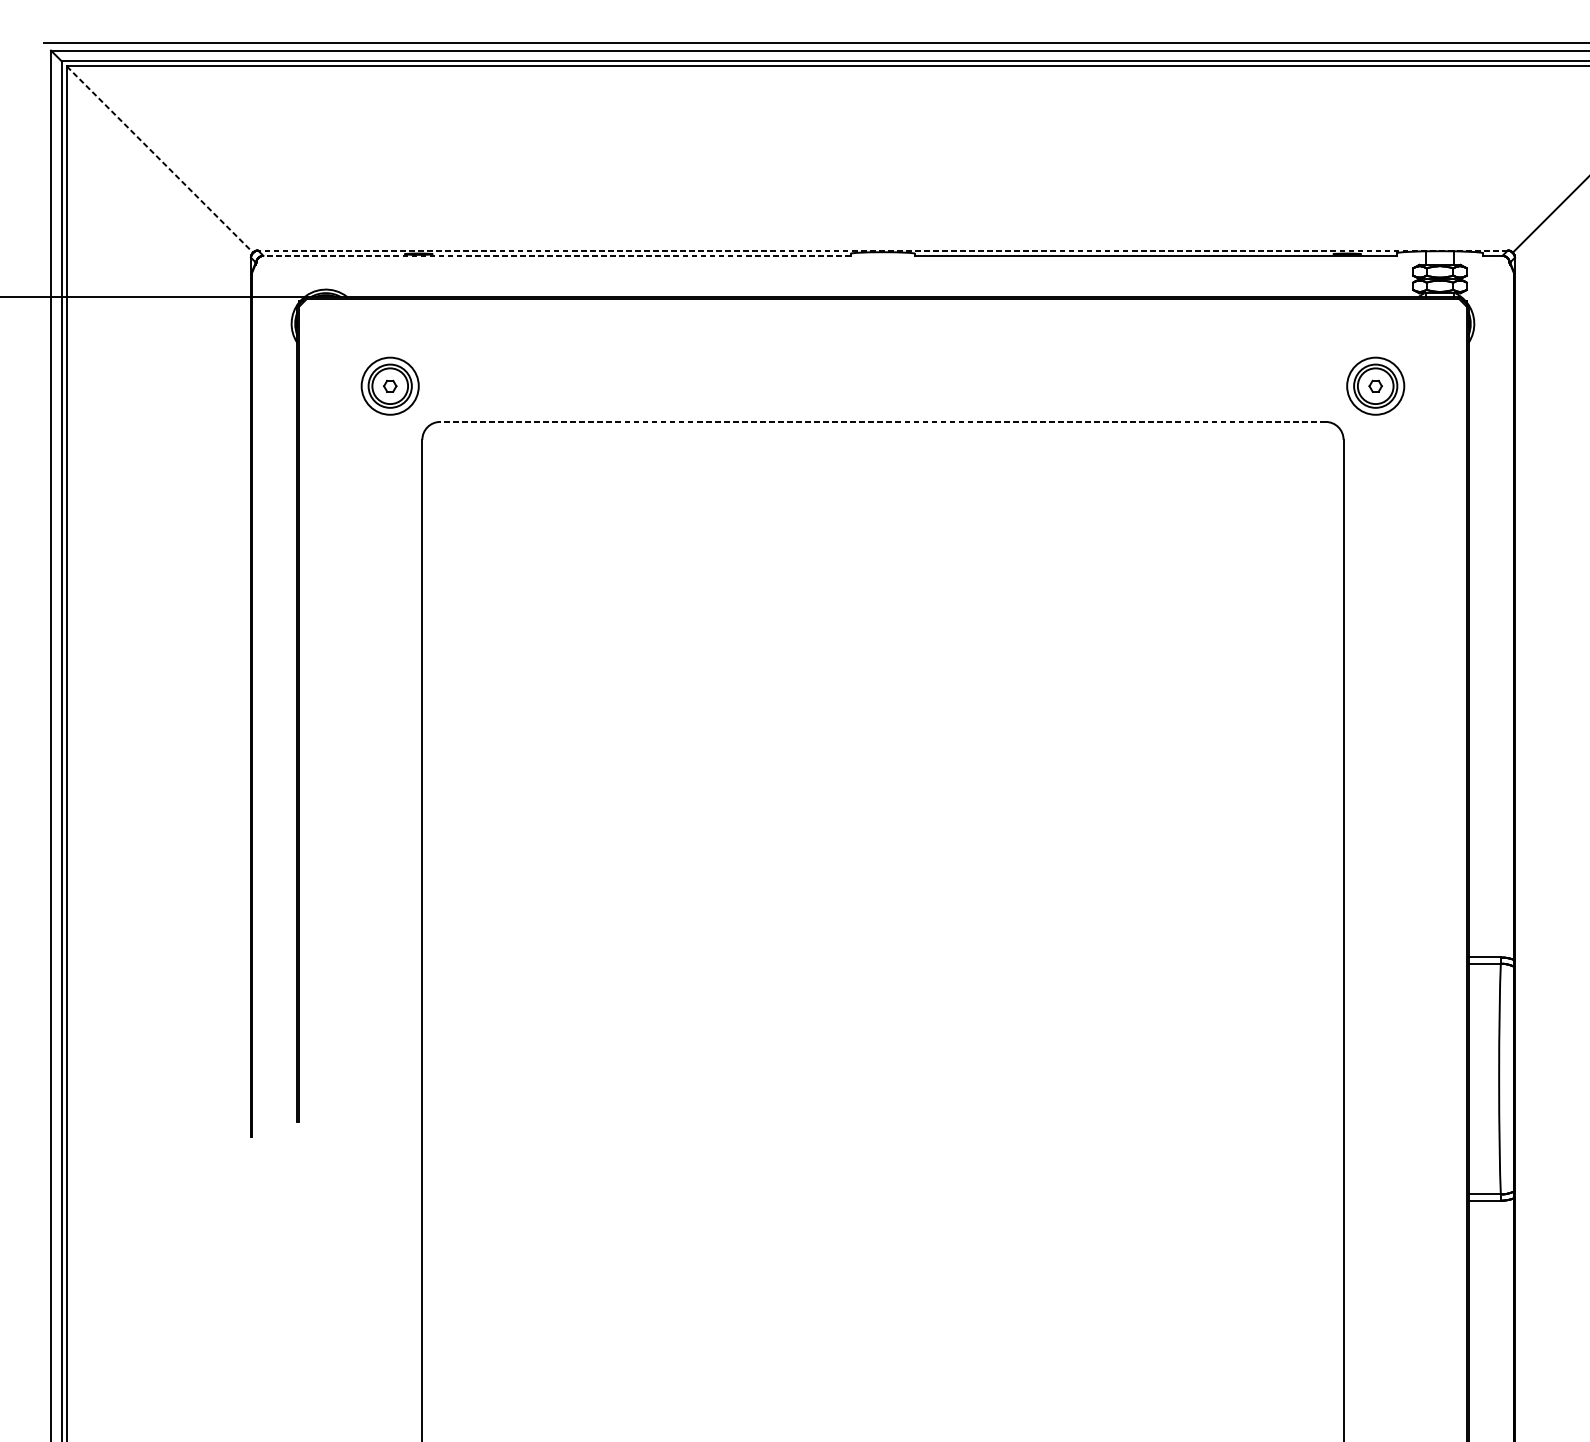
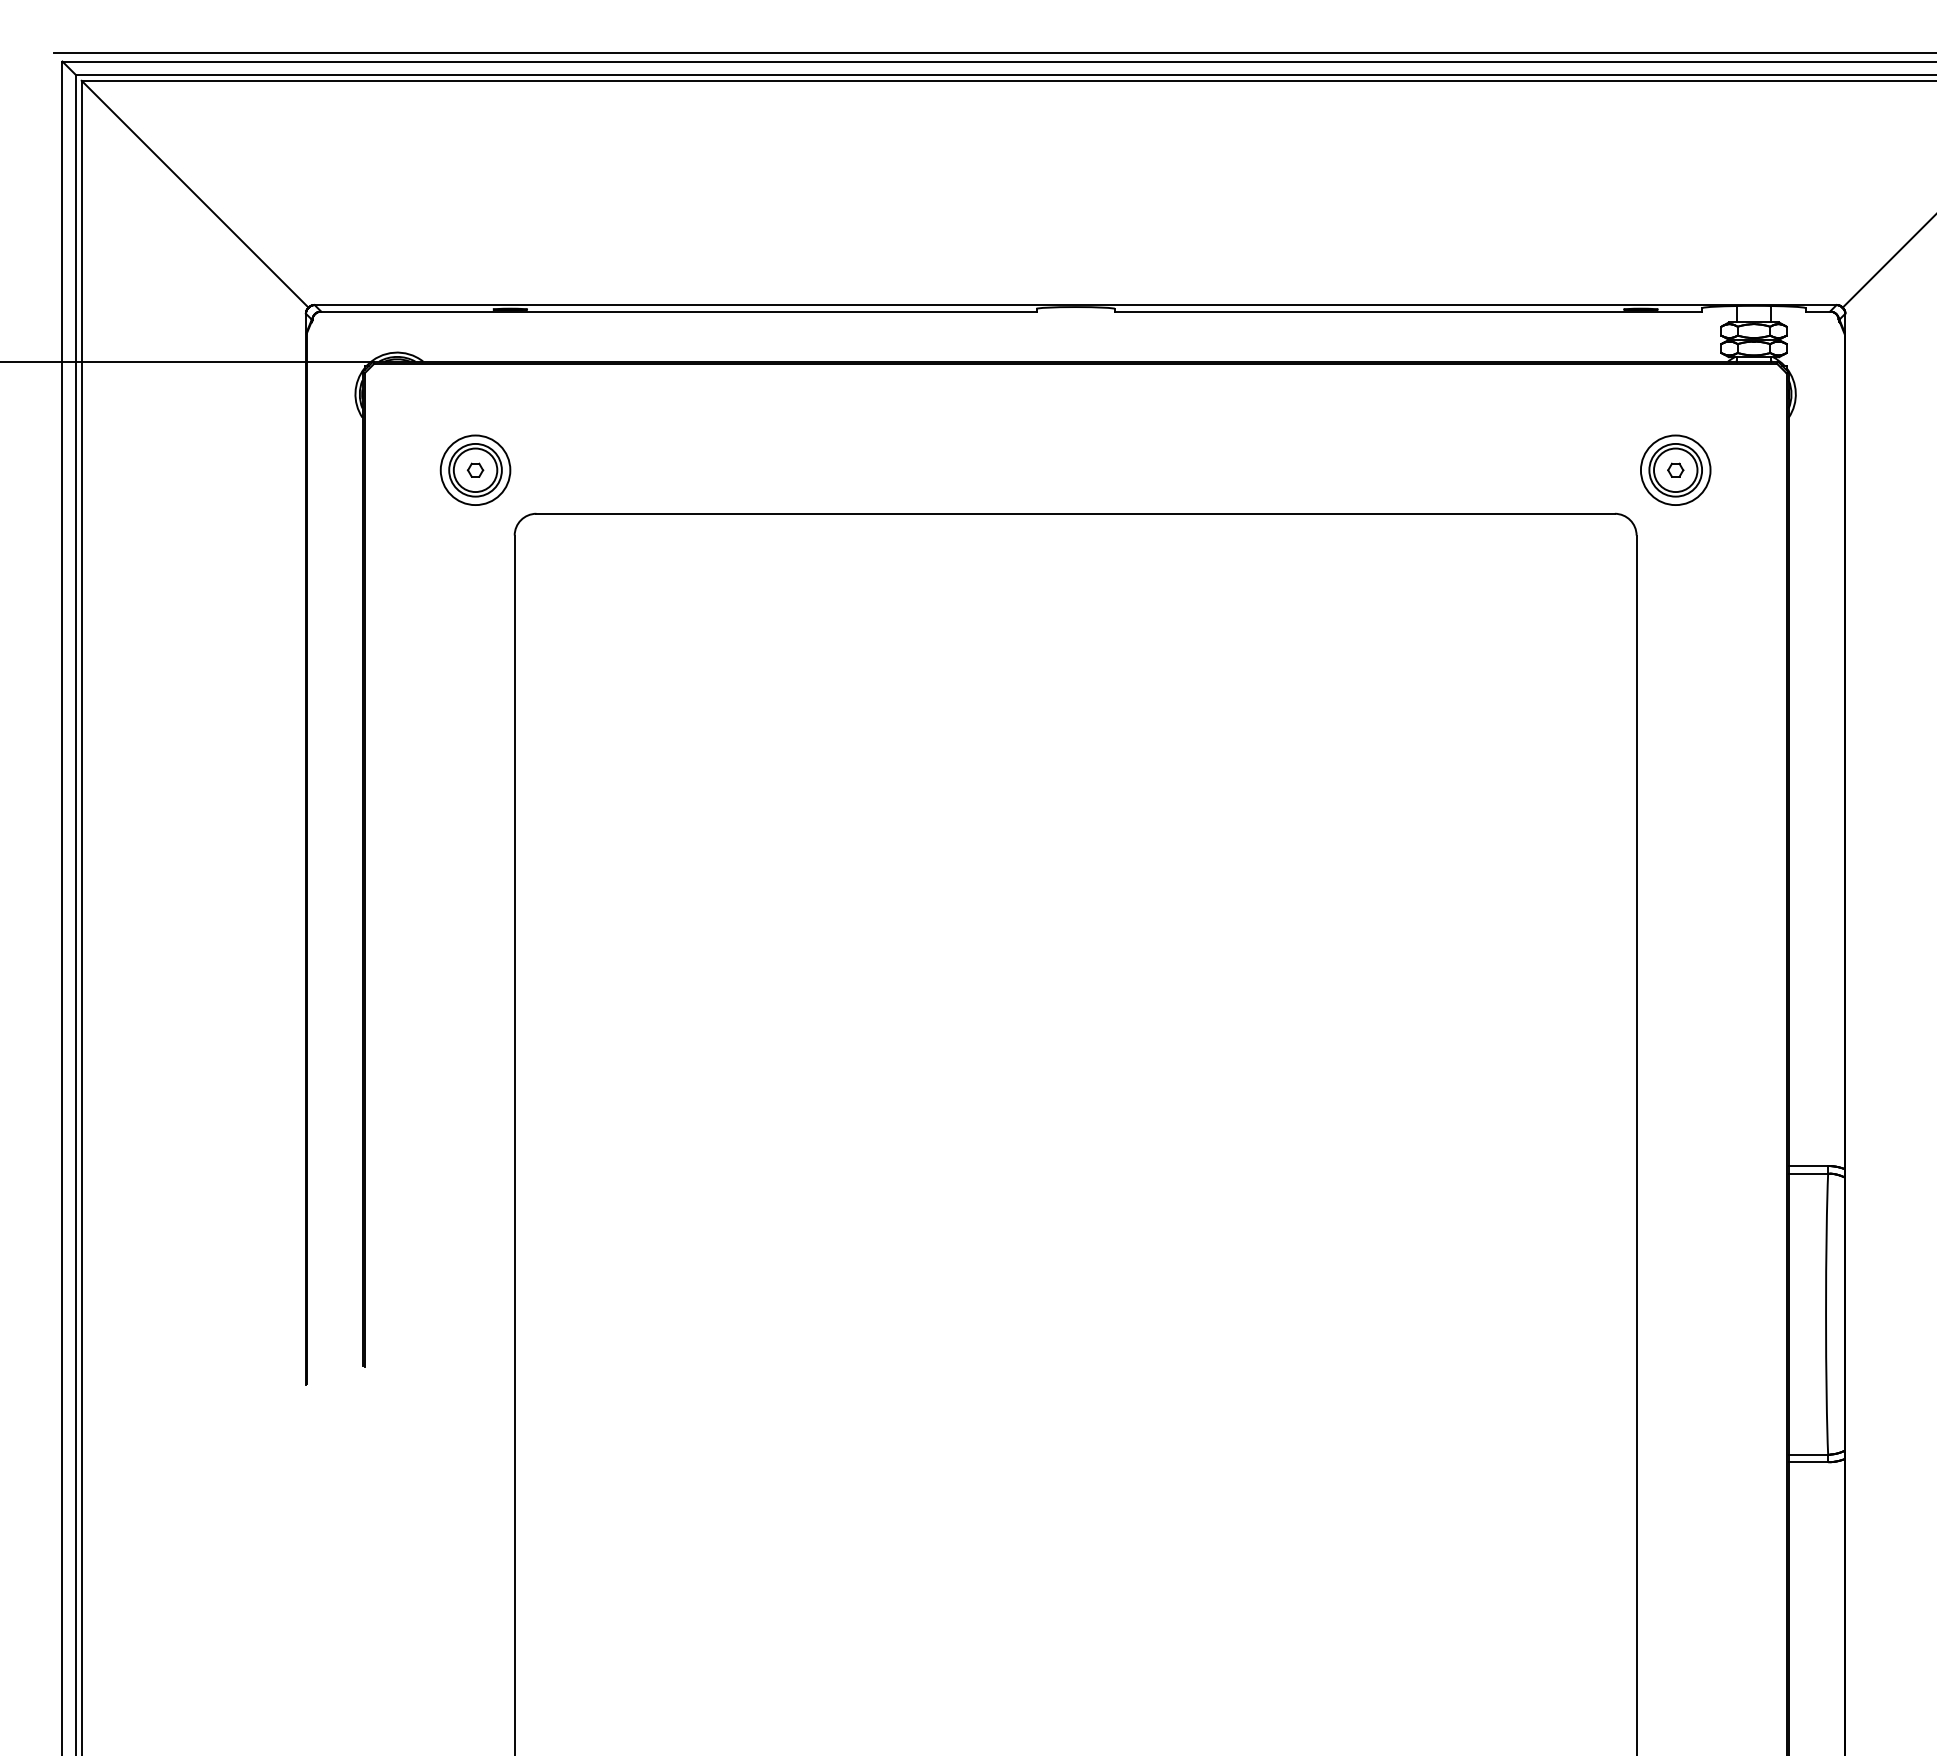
line: (160, 159) -> (195, 194), dashed -> solid
line: (882, 250) -> (1075, 305), dashed -> solid
line: (556, 255) -> (678, 311), dashed -> solid
line: (882, 421) -> (1075, 513), dashed -> solid

